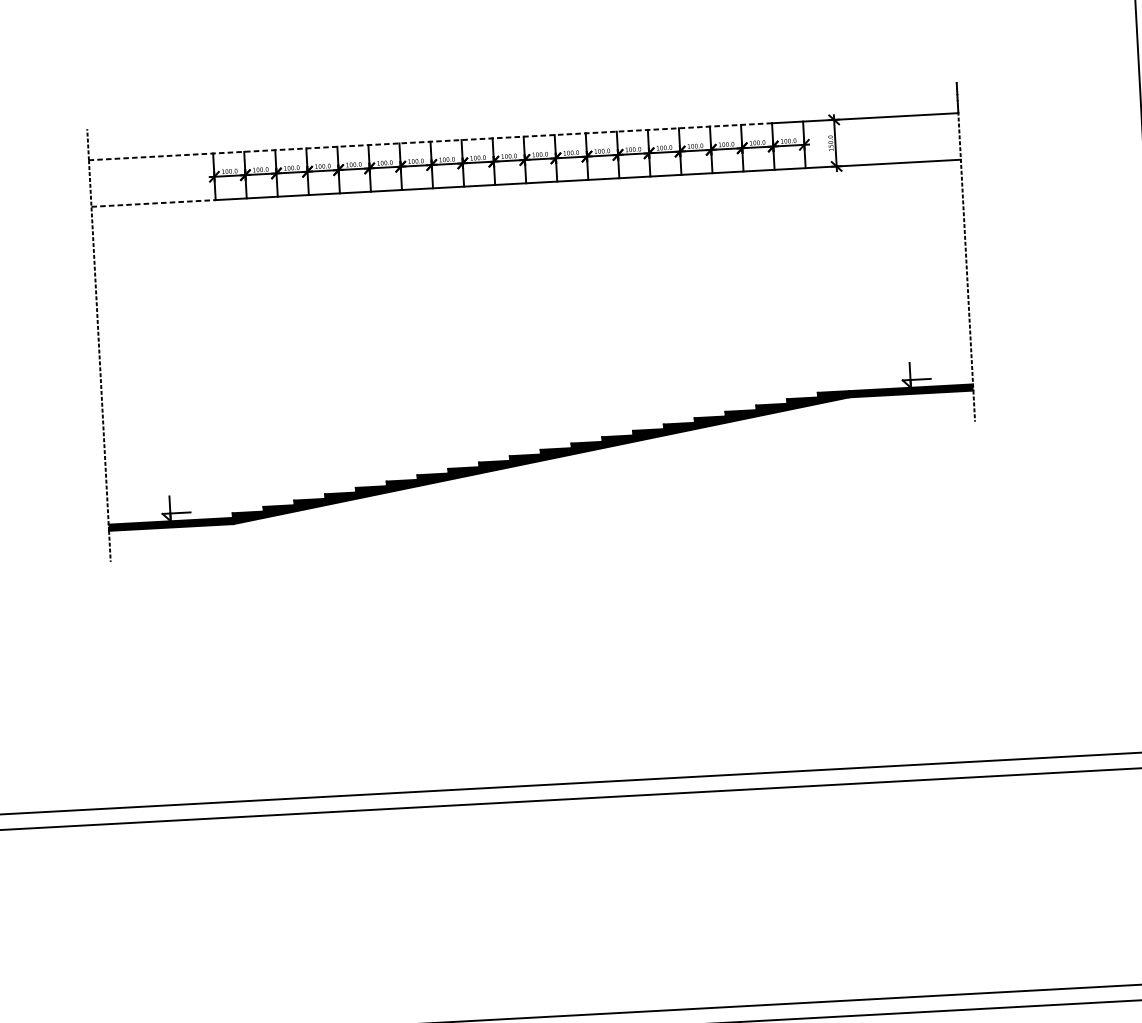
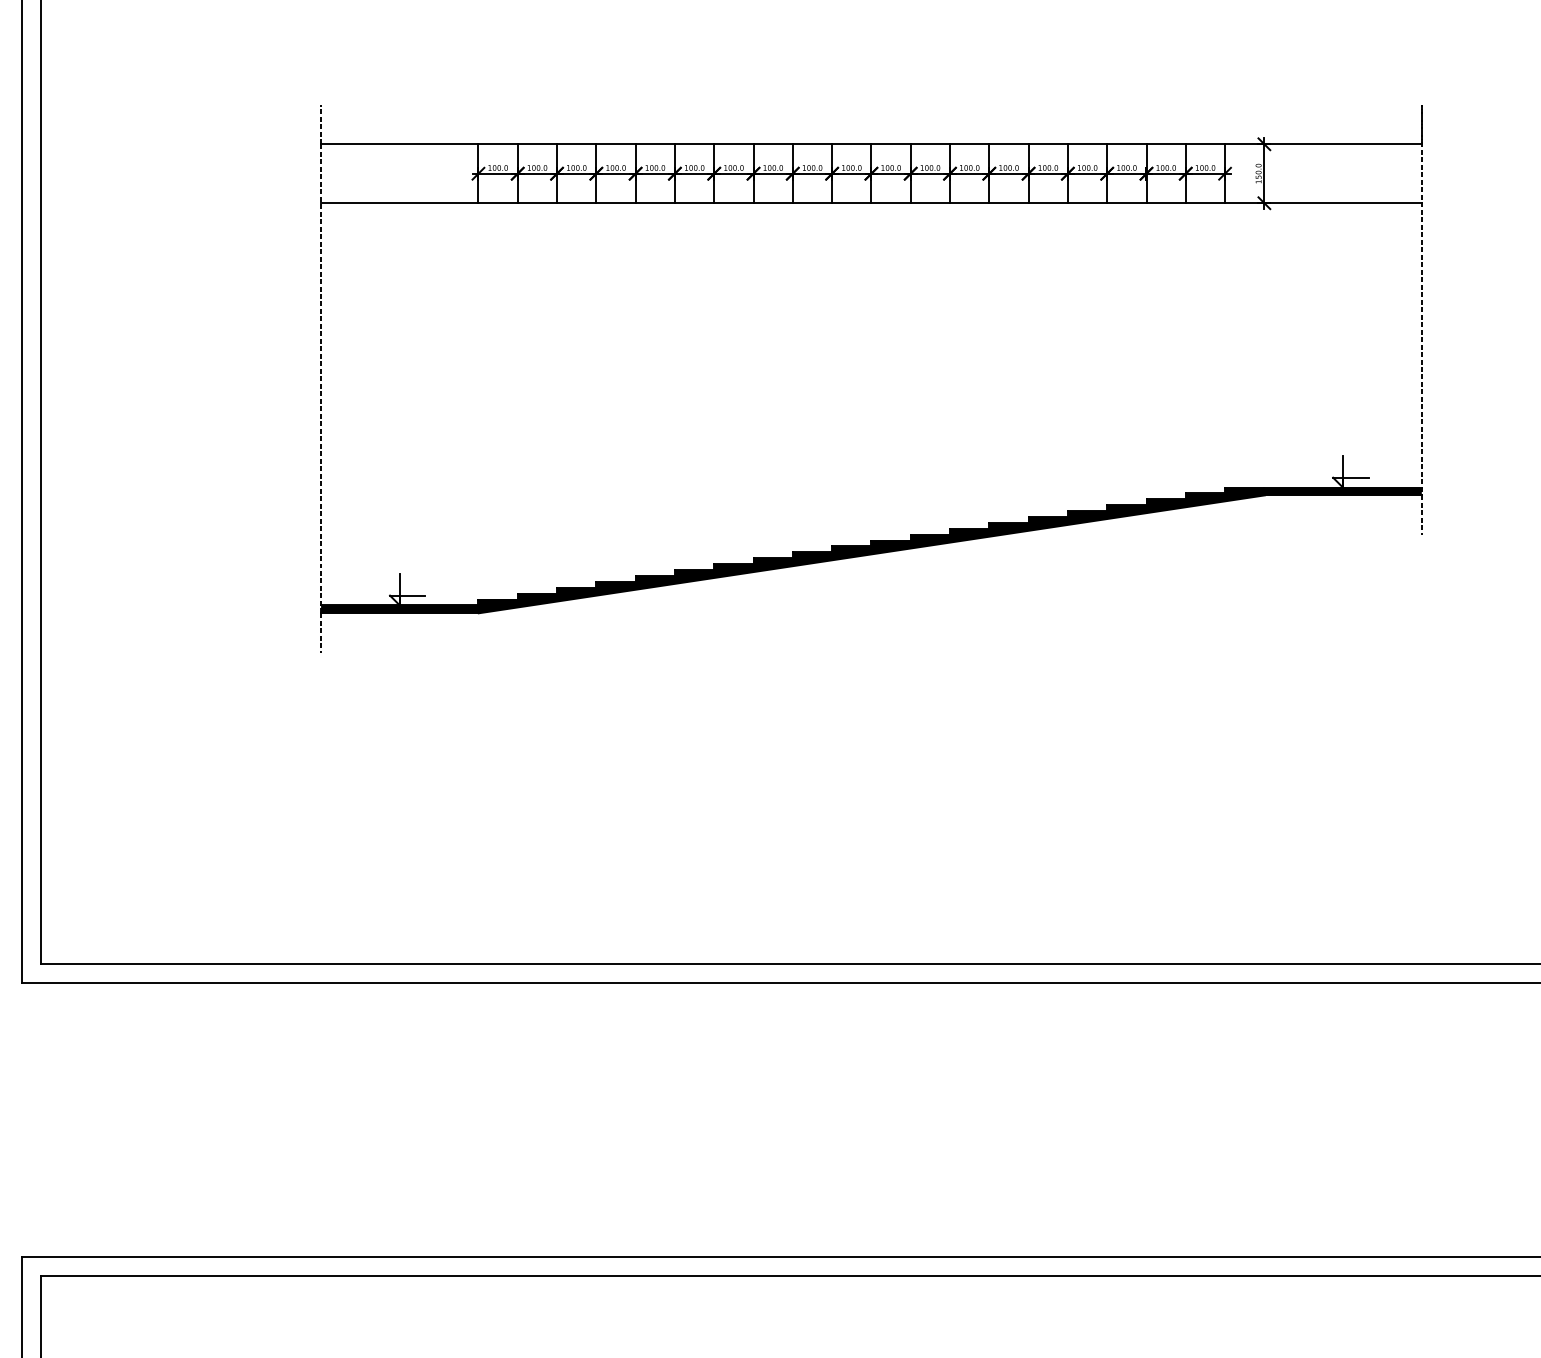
line: (430, 141) -> (753, 144), dashed -> solid
line: (153, 203) -> (399, 203), dashed -> solid

